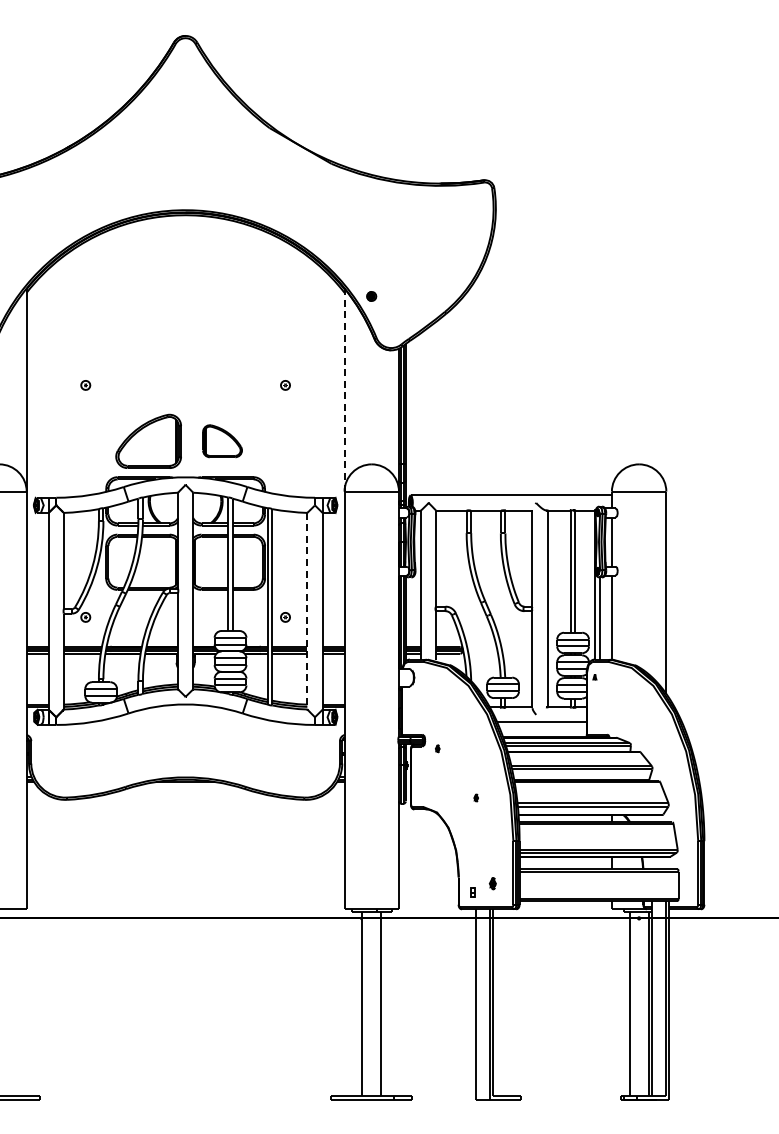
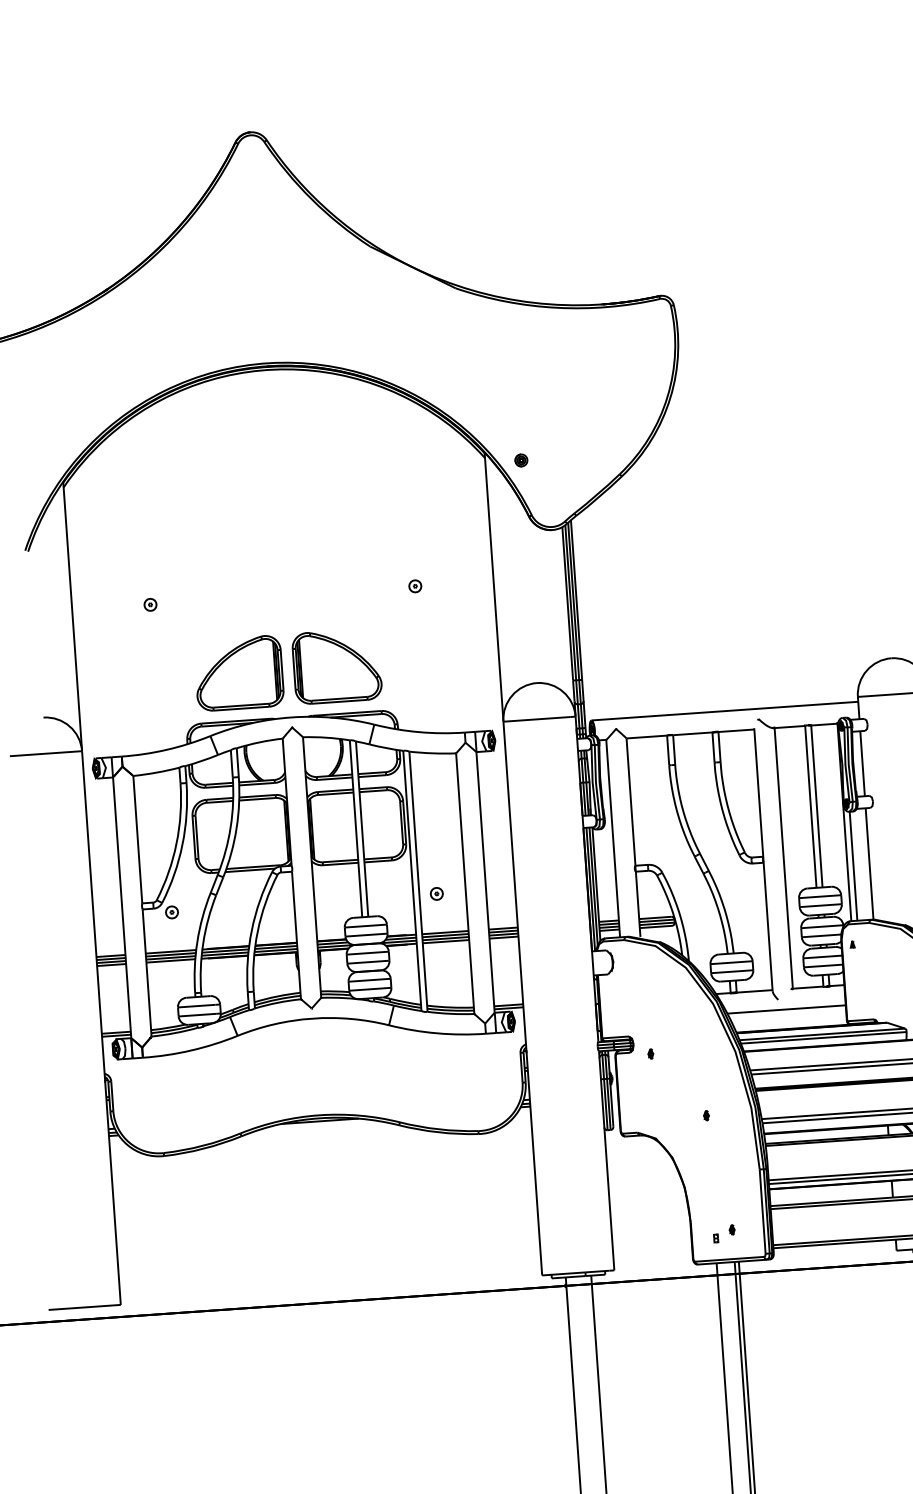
line: (344, 390) -> (494, 587), dashed -> solid
part: (222, 440) -> (336, 665), size x1.67
line: (307, 611) -> (465, 884), dashed -> solid
part: (483, 887) -> (724, 1233), size x0.62

